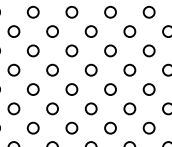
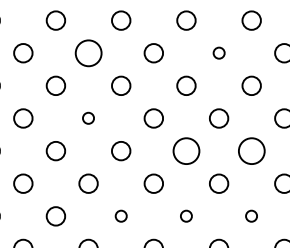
circle: (52, 31) -> (88, 53), size x1.4
circle: (129, 31) -> (218, 53), size x0.6
circle: (52, 69) -> (88, 117), size x0.6
circle: (110, 89) -> (186, 151), size x1.4
circle: (148, 89) -> (250, 151), size x1.4
circle: (71, 127) -> (120, 215), size x0.6
circle: (110, 127) -> (186, 215), size x0.6
circle: (148, 127) -> (250, 215), size x0.6

